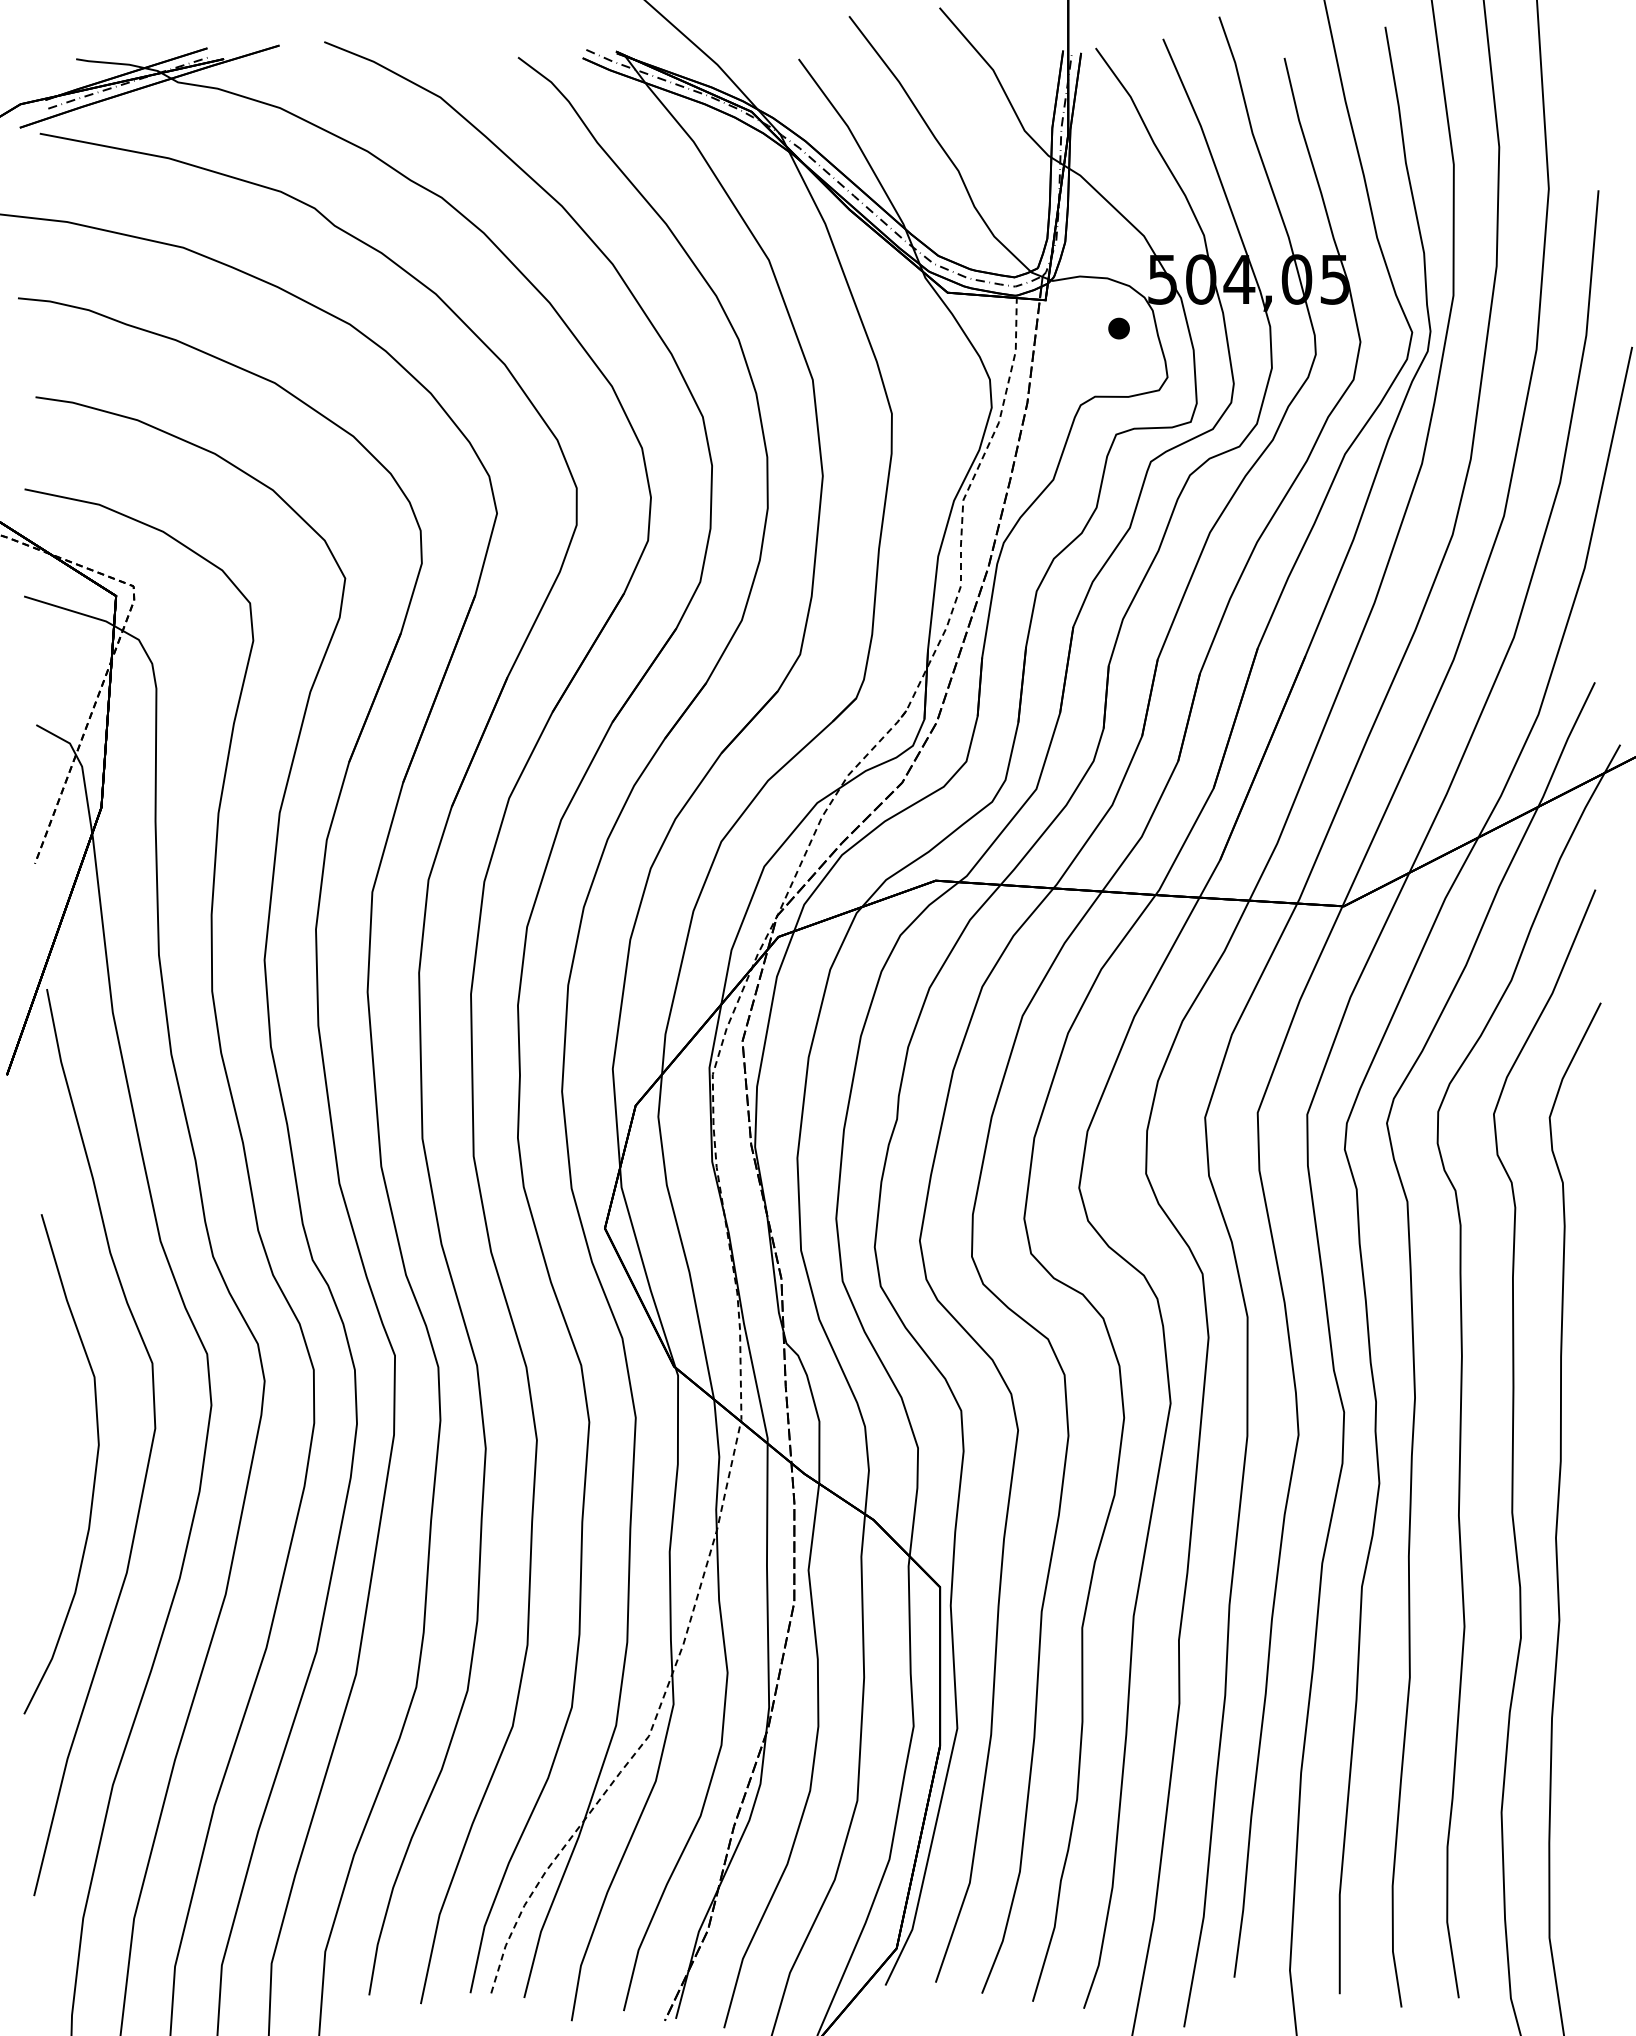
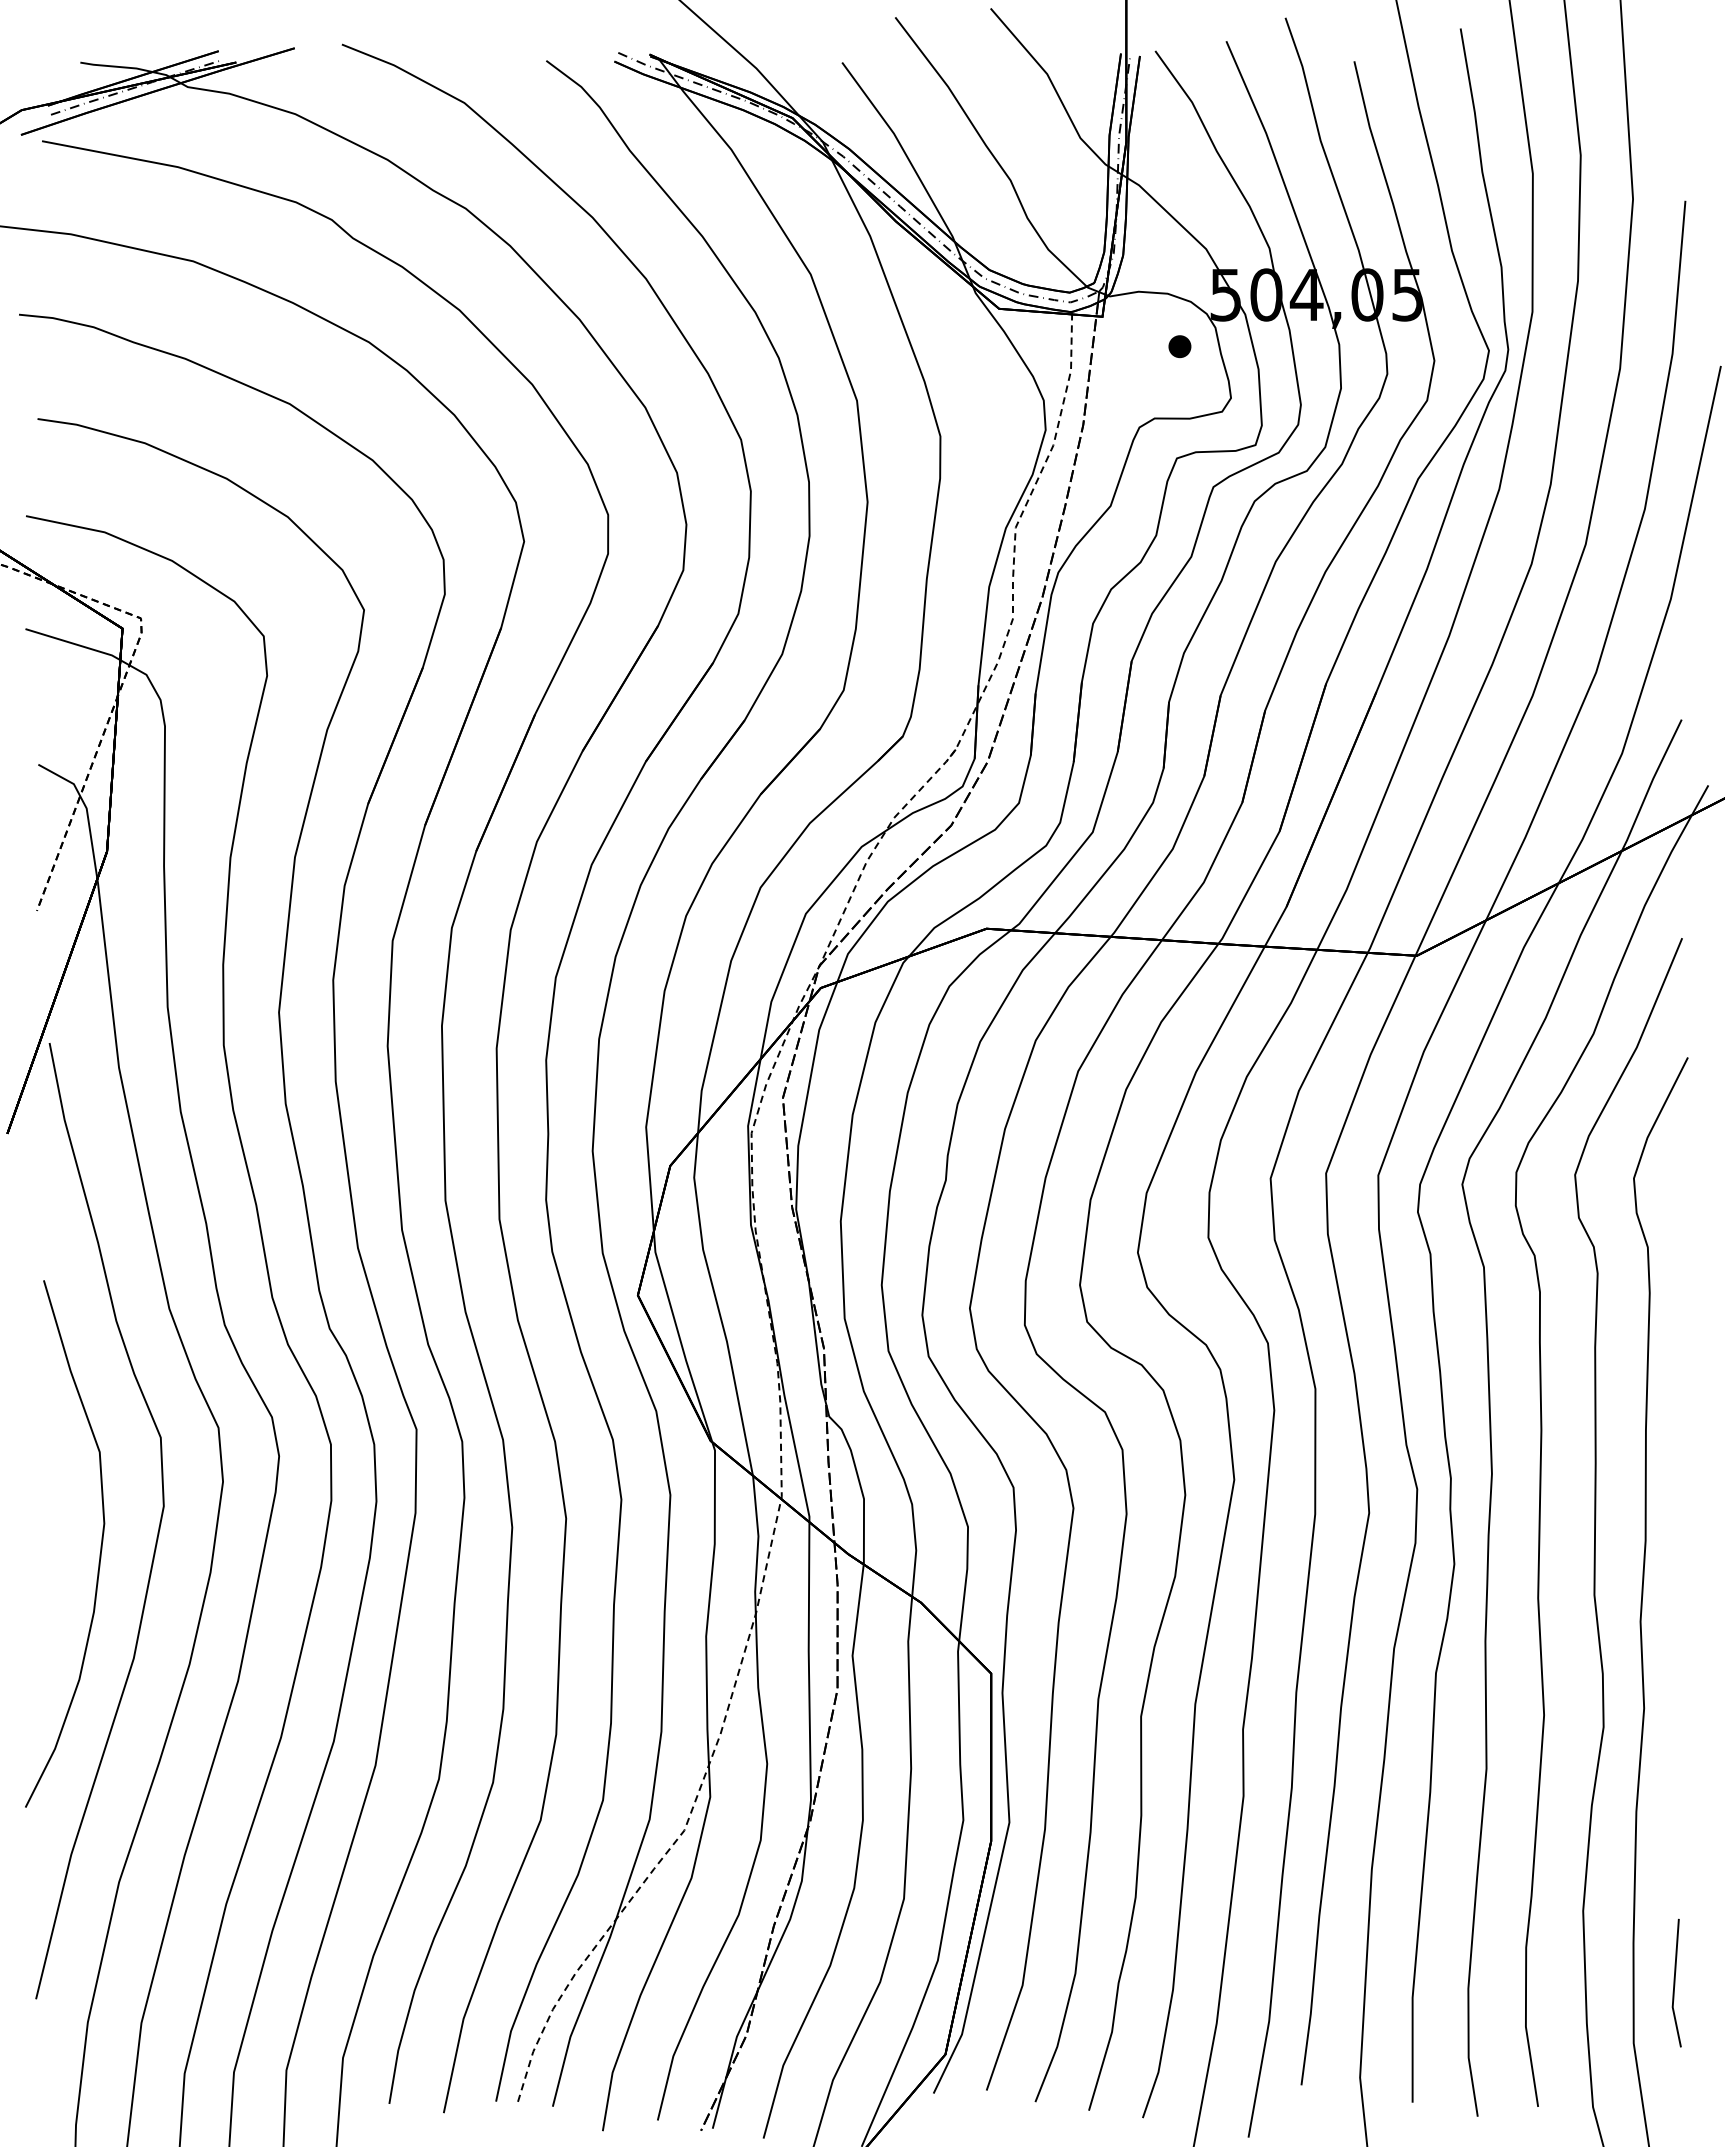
line: (1589, 1880) -> (1675, 1982), added

